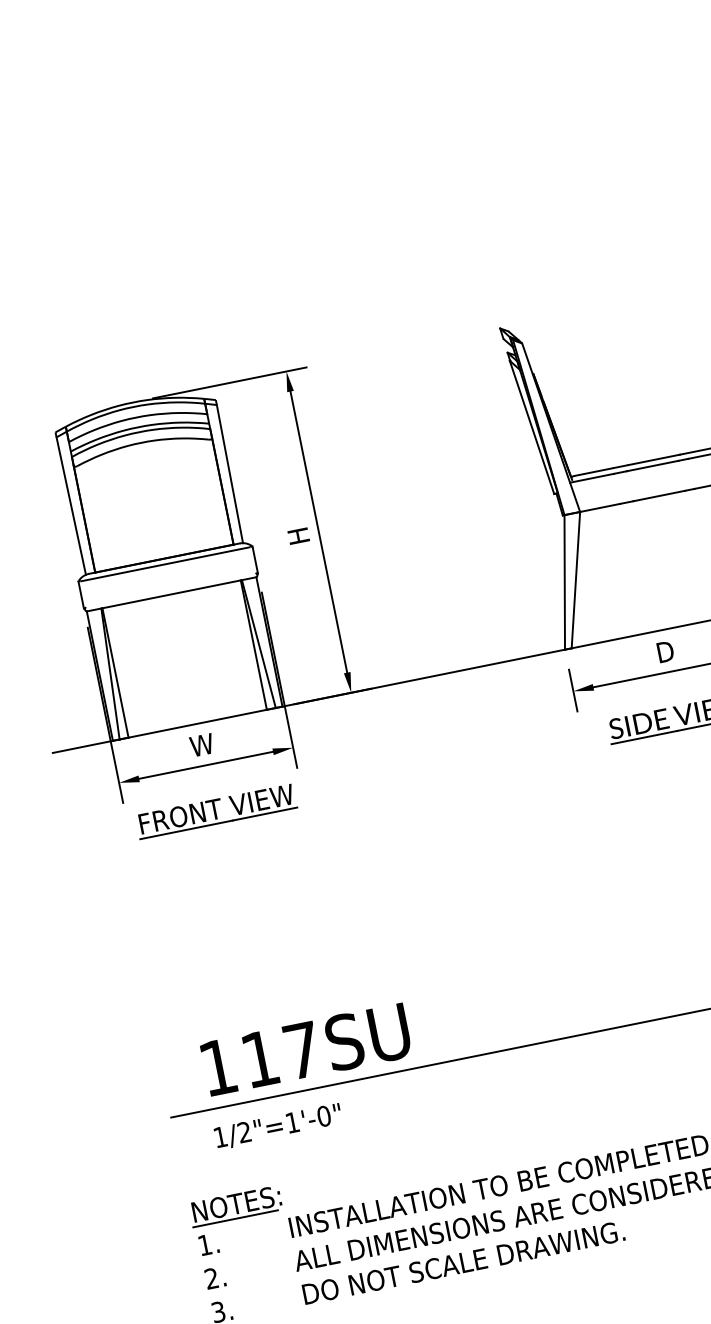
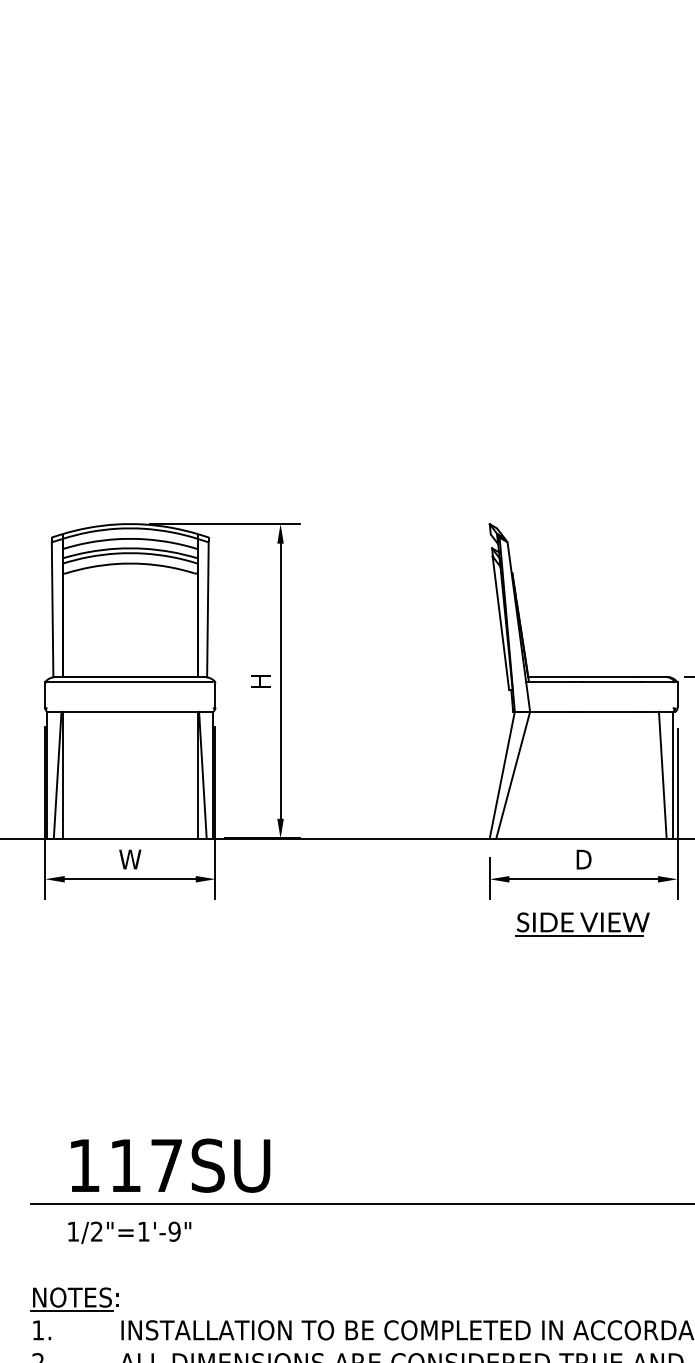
part: (215, 811) -> (130, 924), removed
text: (323, 1116) -> (174, 1231), 1/2"=1'-0" -> 1/2"=1'-9"

